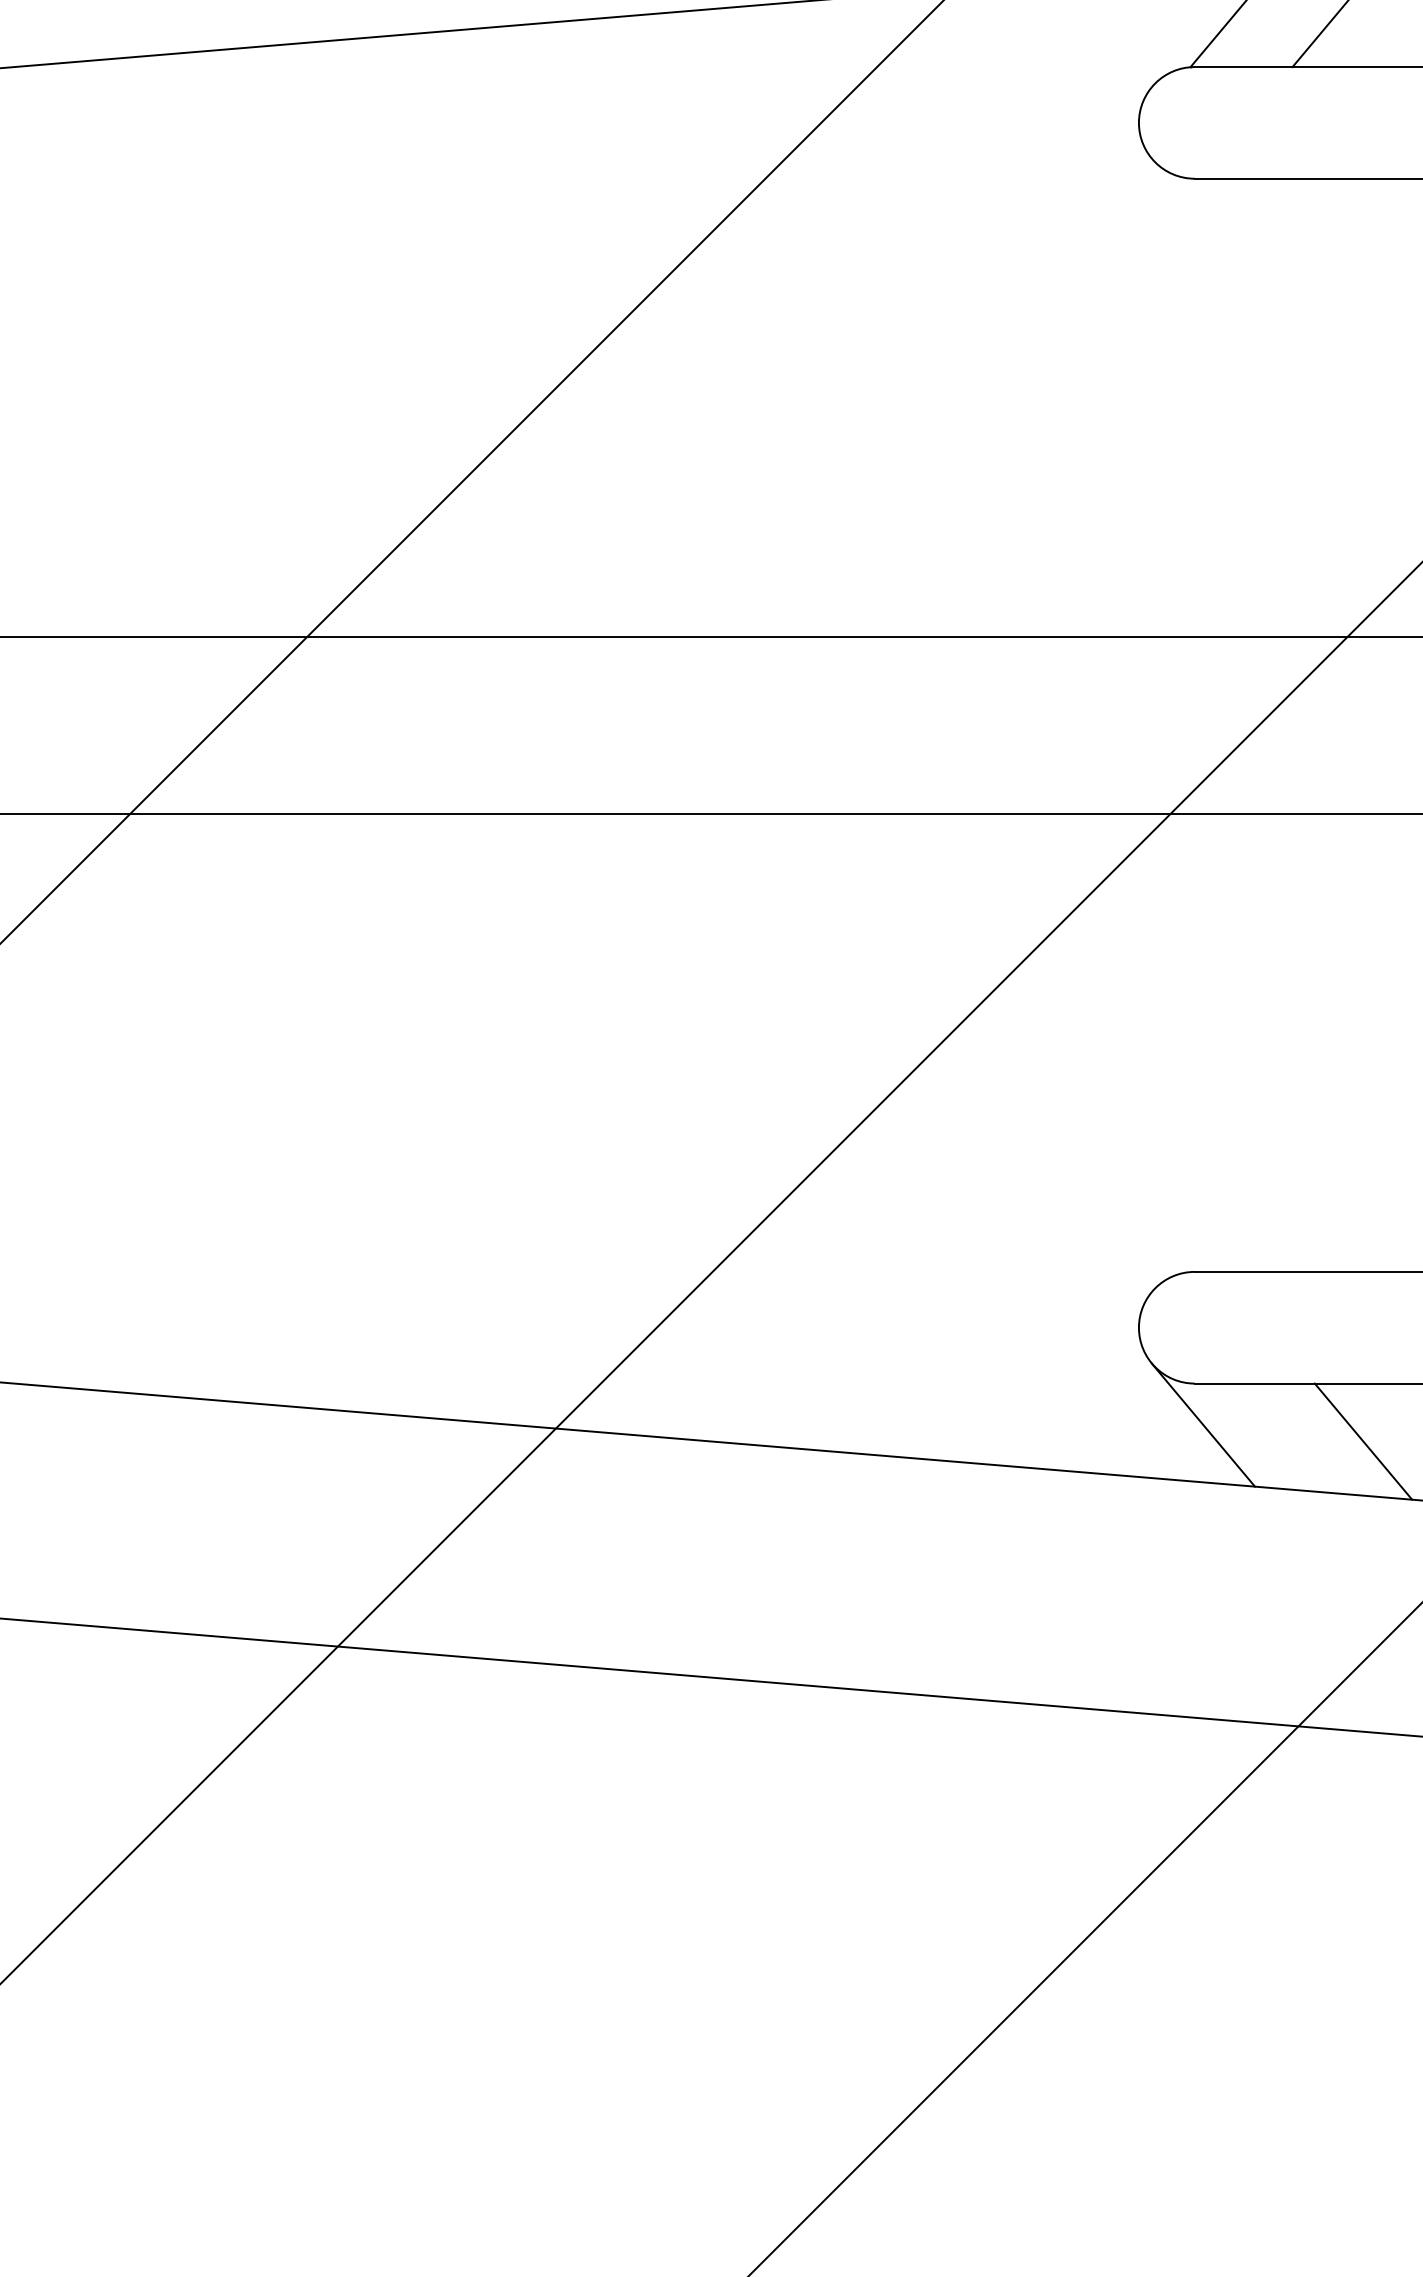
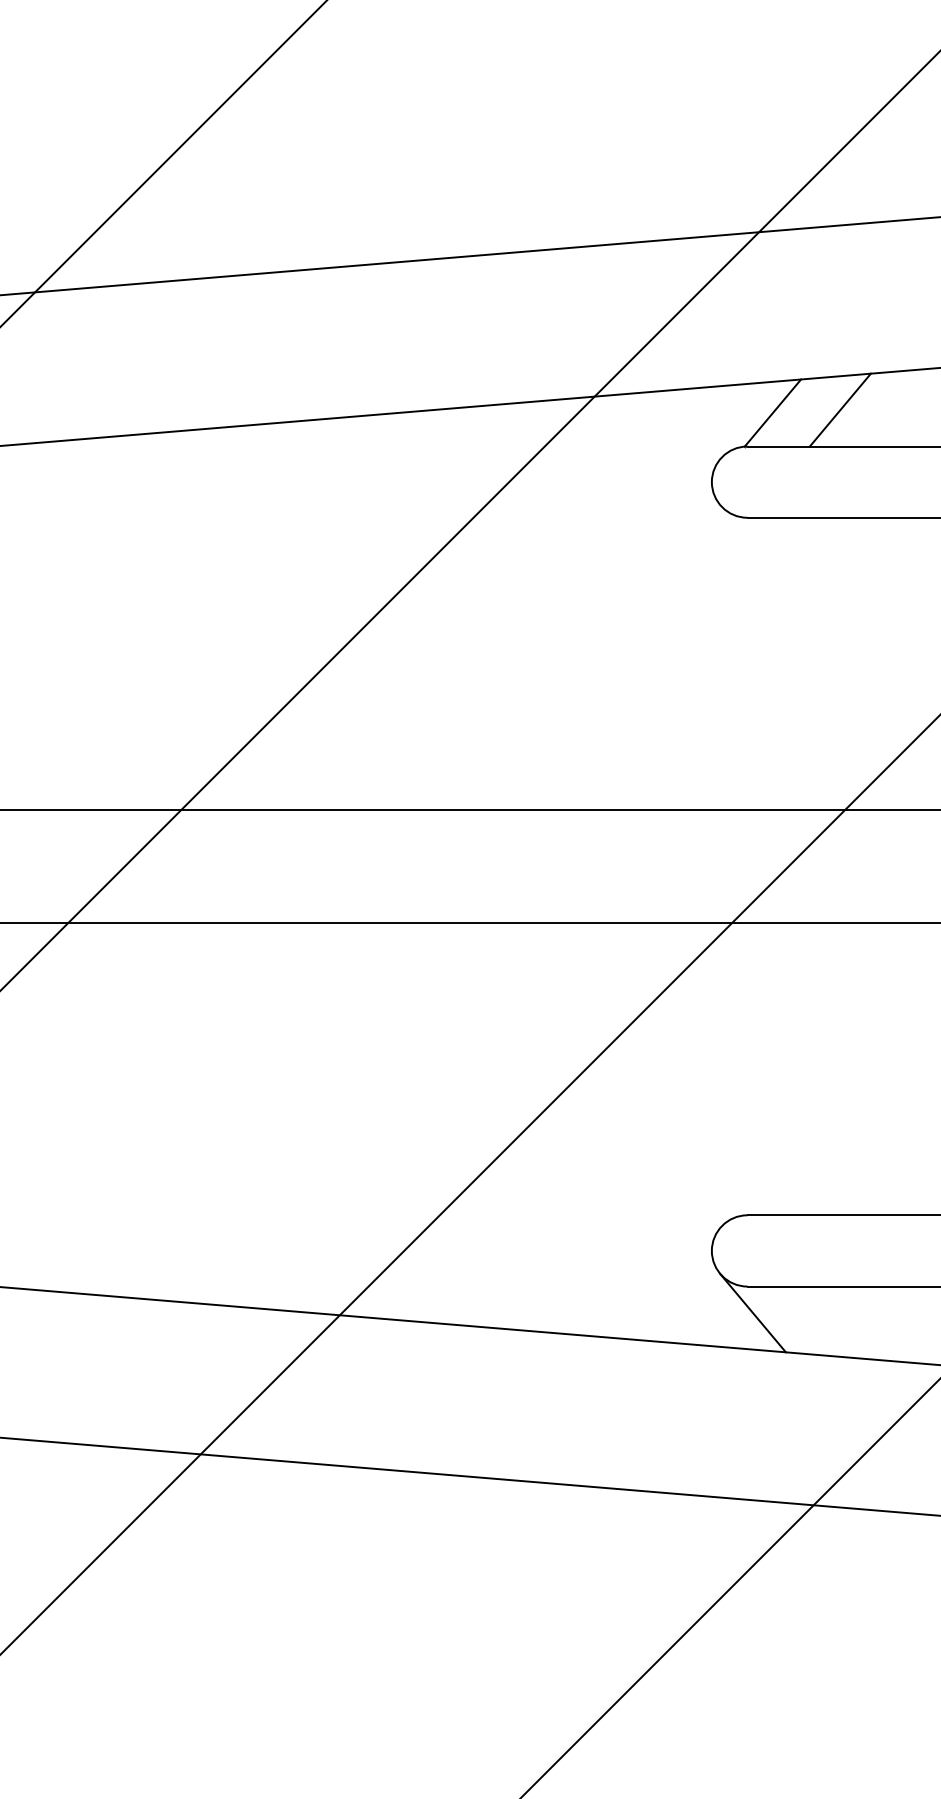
line: (1364, 1441) -> (855, 1323), removed

